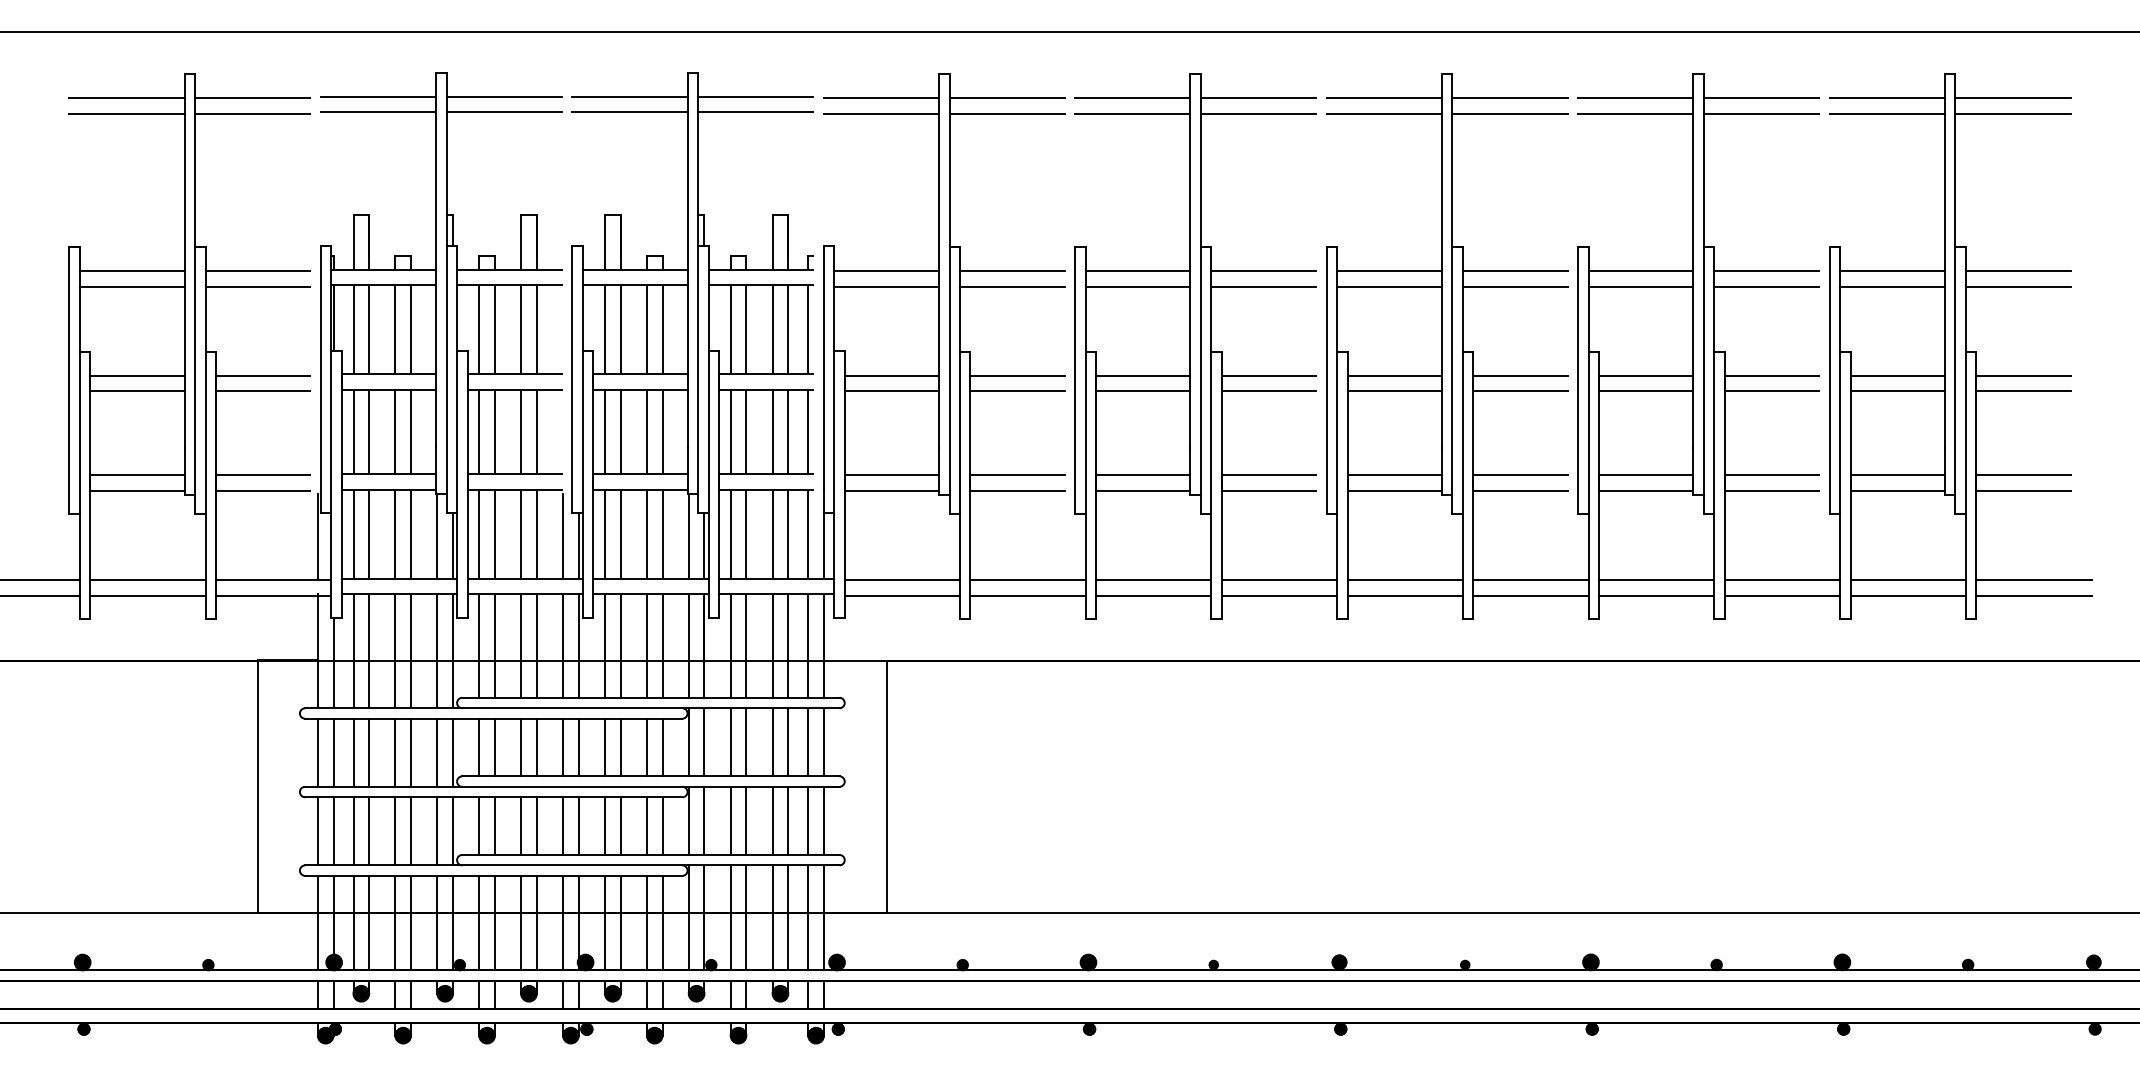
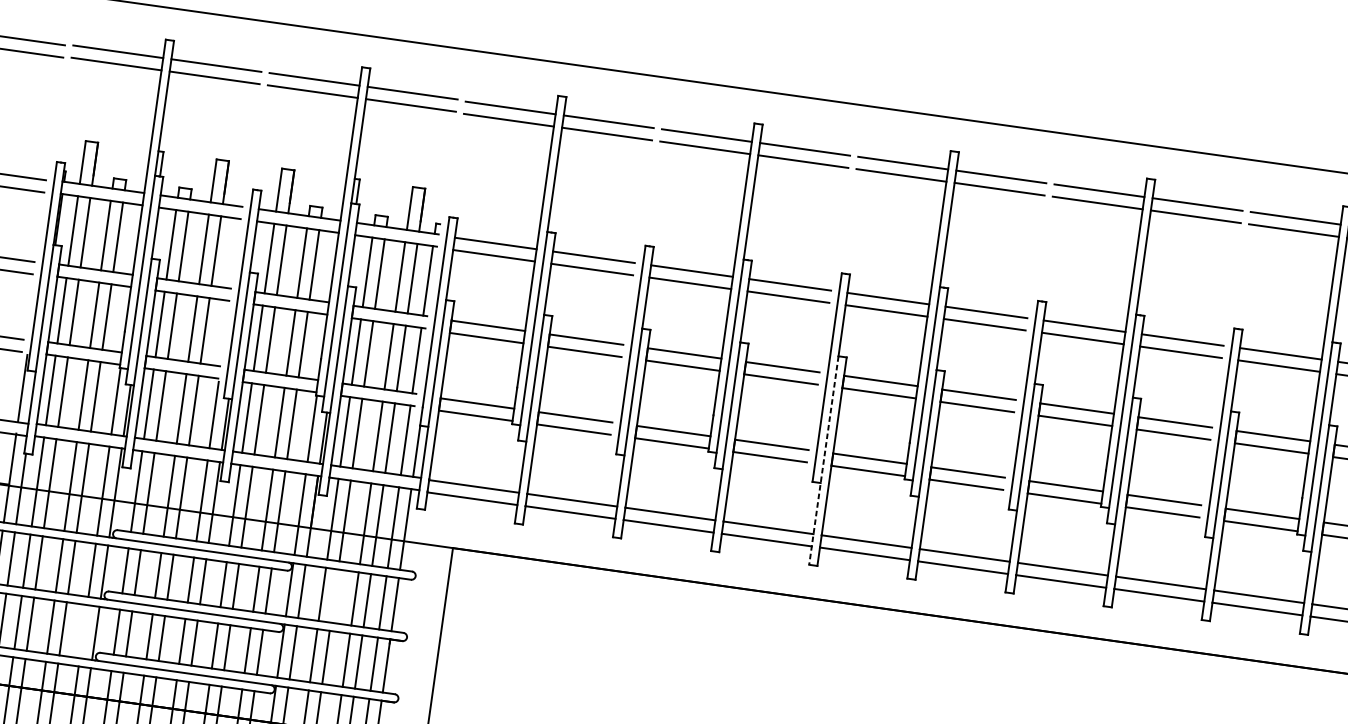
line: (1337, 485) -> (824, 460), solid -> dashed
line: (746, 742) -> (334, 596), removed
line: (437, 831) -> (83, 631), removed

